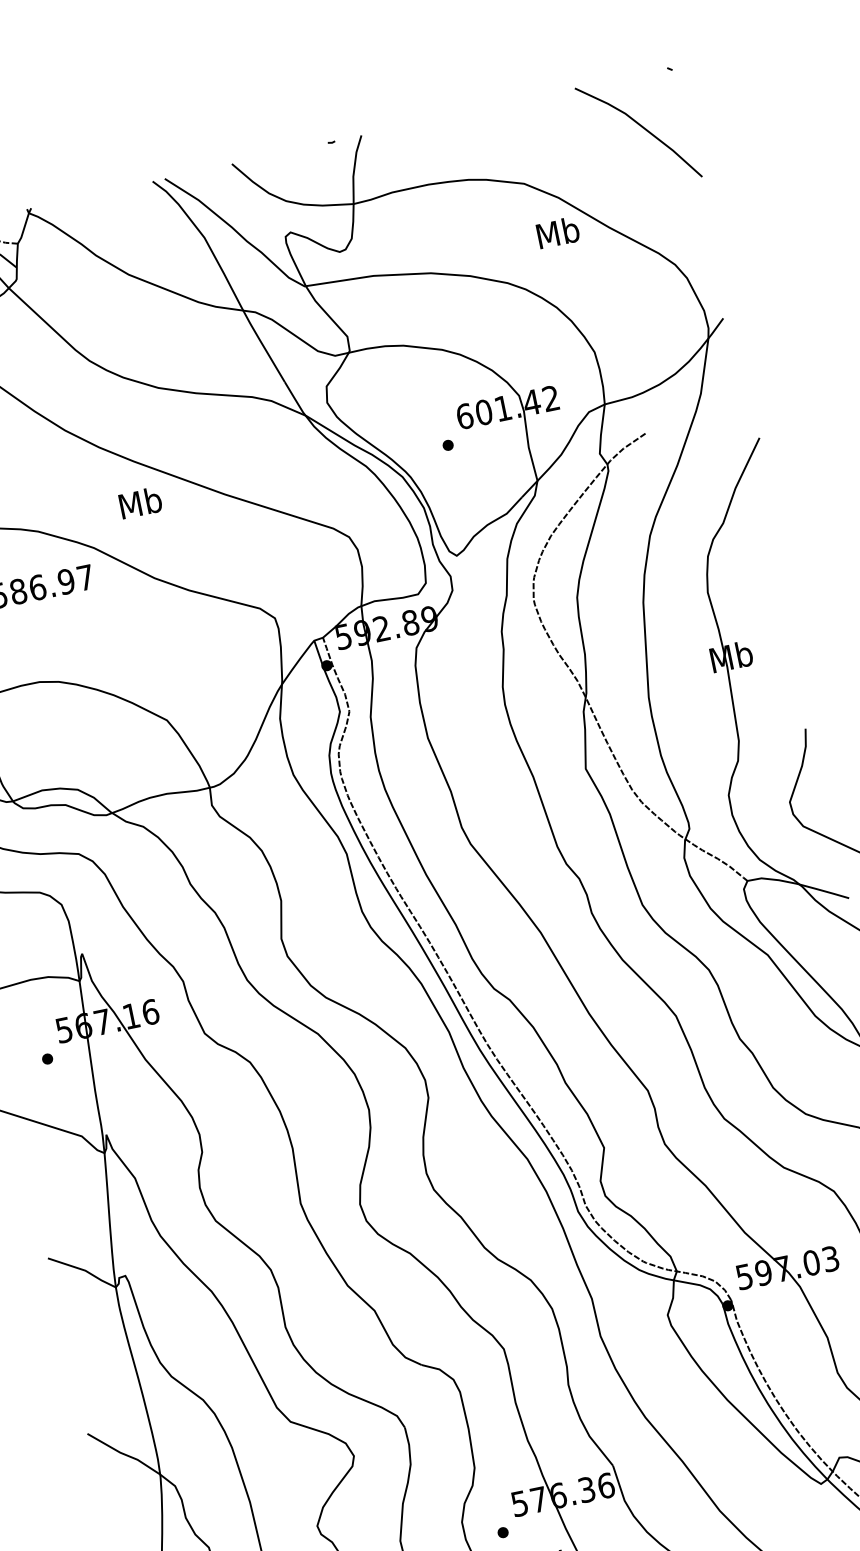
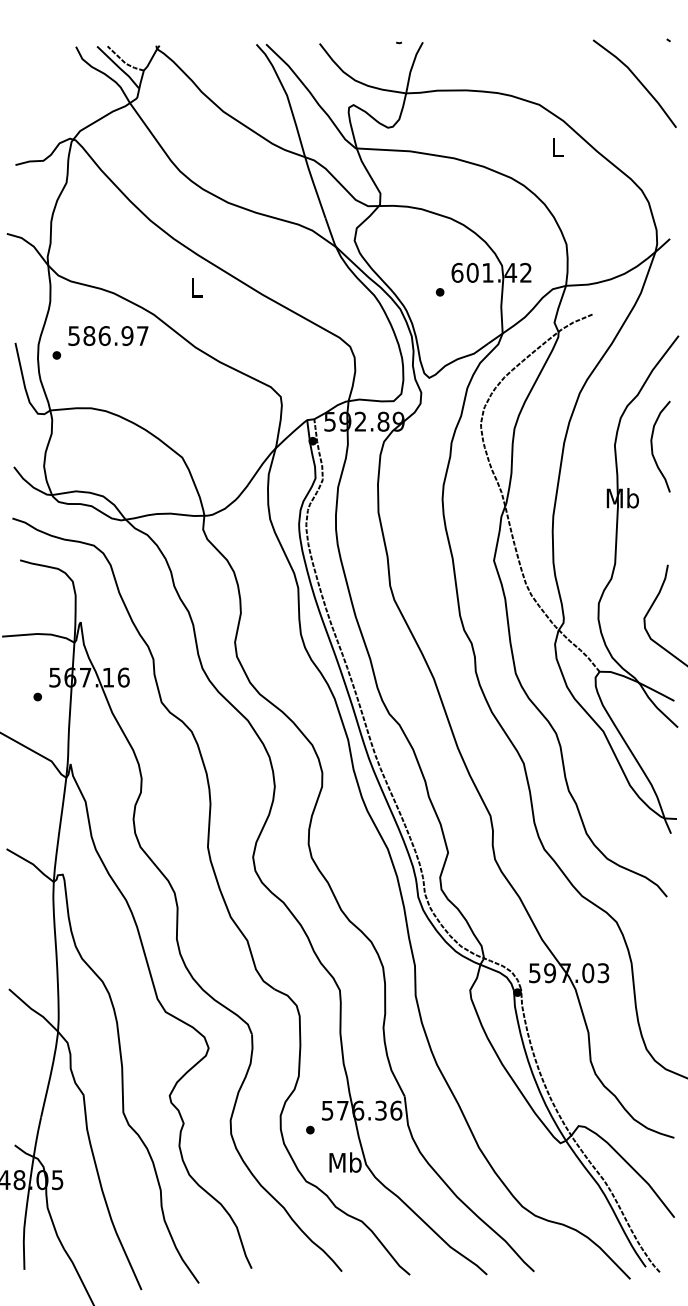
text: (558, 232) -> (557, 147), Mb -> L
text: (140, 502) -> (196, 287), Mb -> L
curve: (755, 583) -> (652, 446), added

